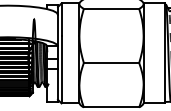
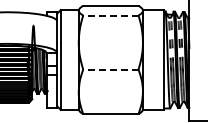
line: (111, 8) -> (110, 15), solid -> dashed
line: (111, 62) -> (110, 69), solid -> dashed

